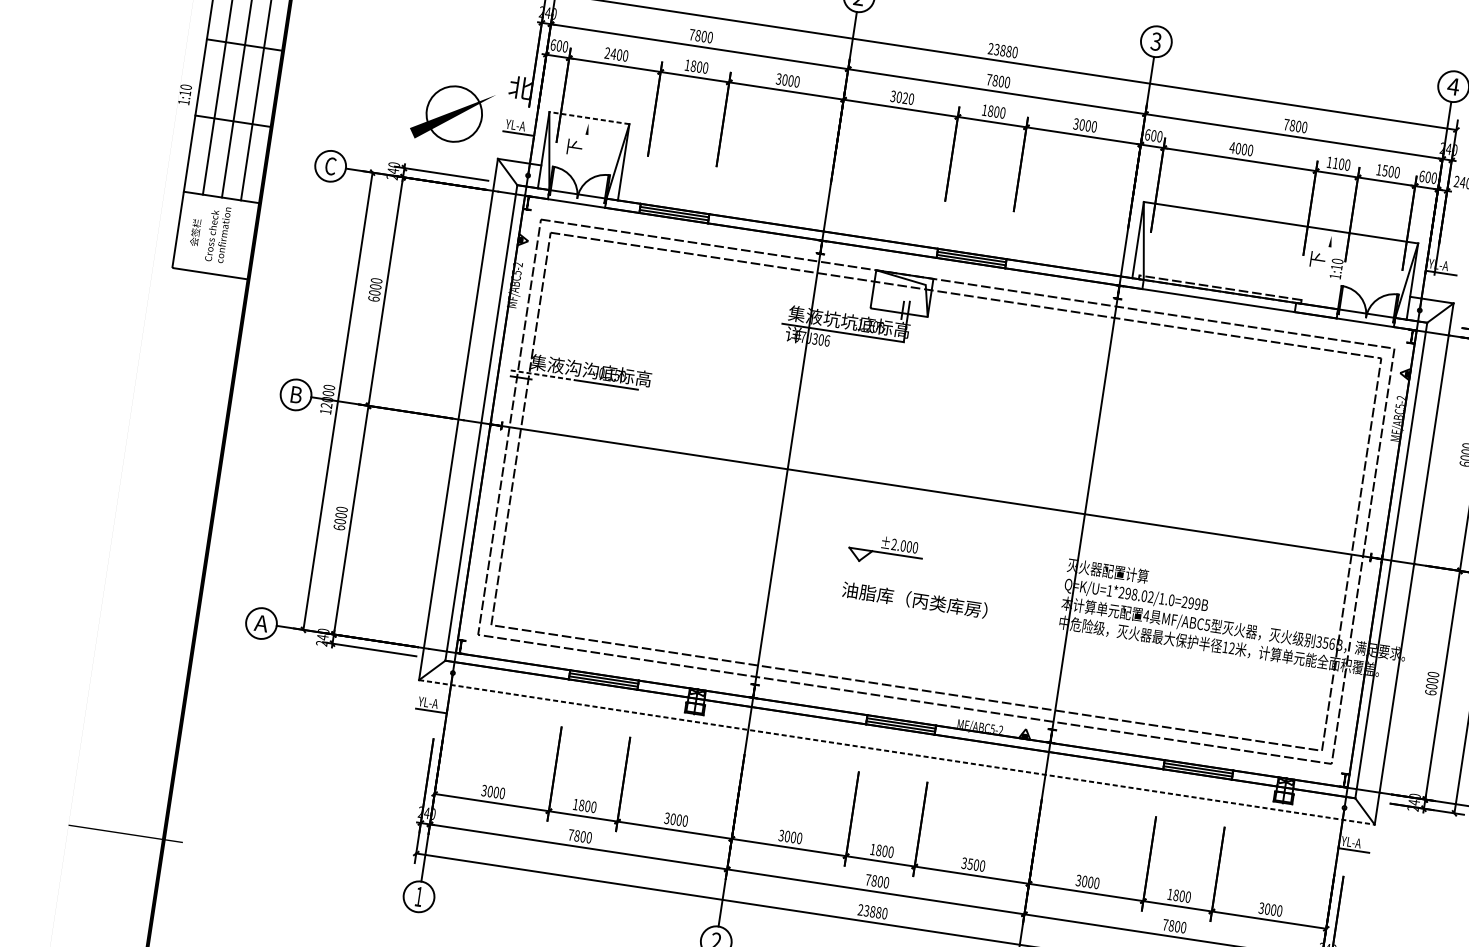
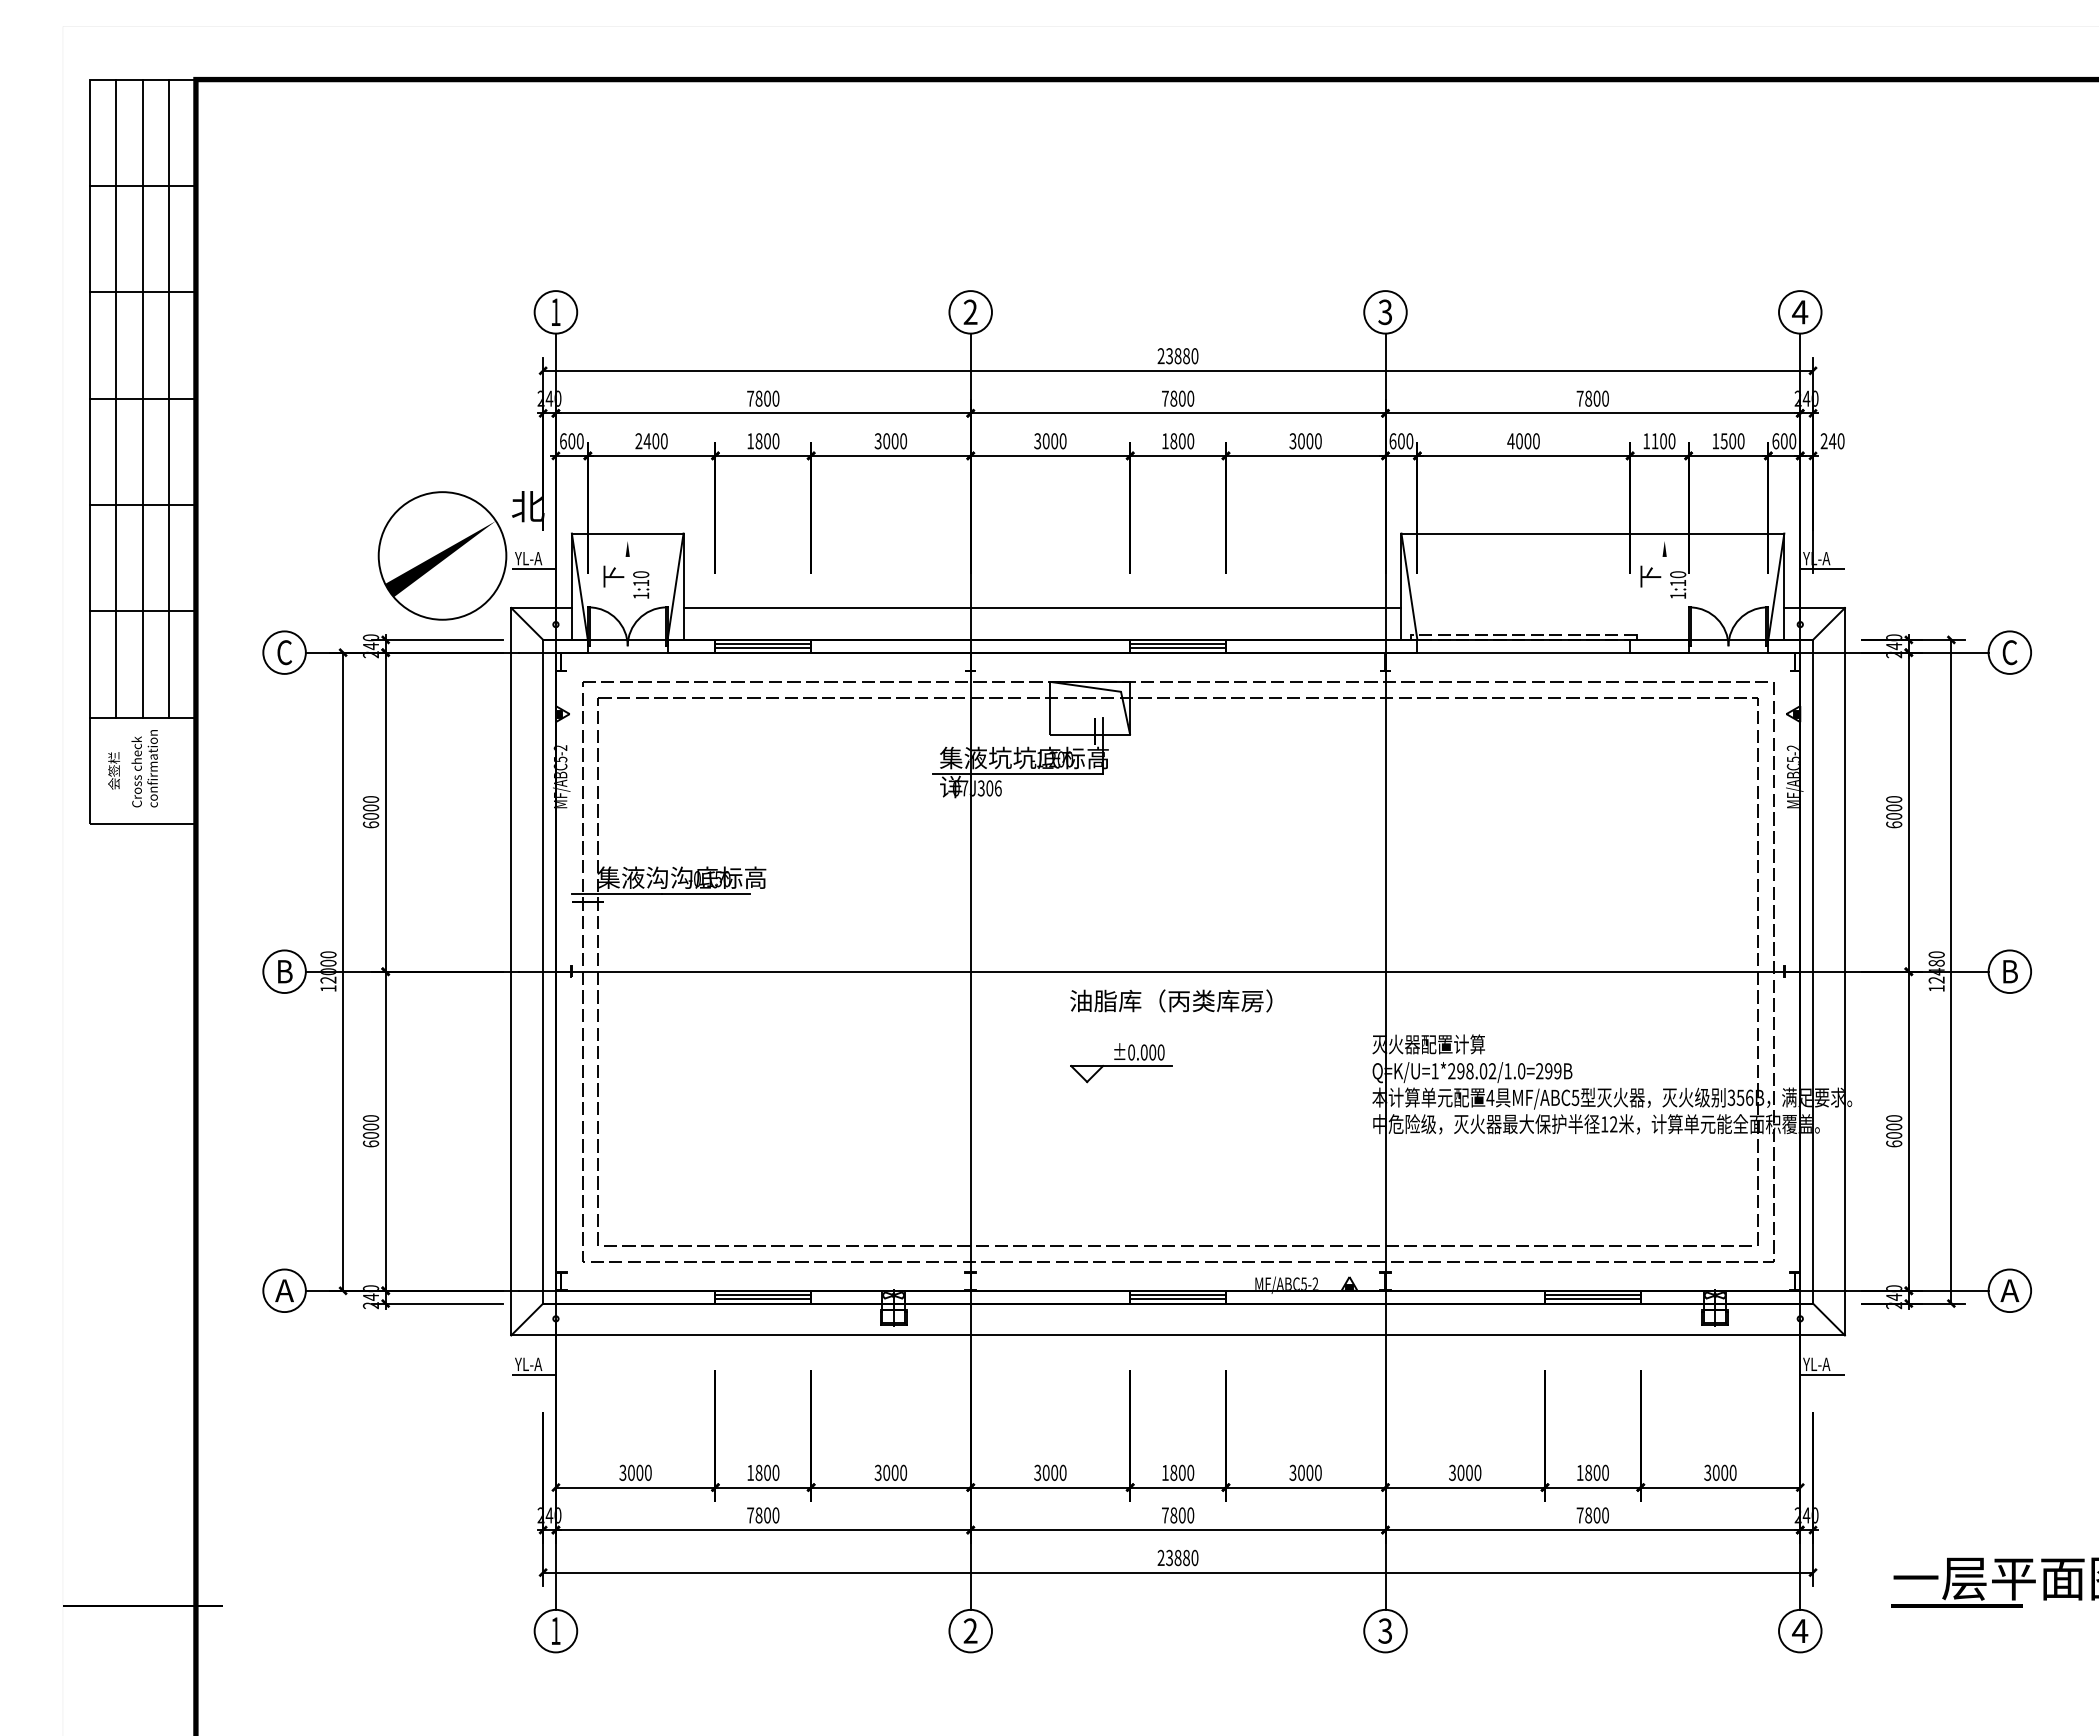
text: (185, 94) -> (641, 584), moved
text: (905, 98) -> (1054, 441), 3020 -> 3000
circle: (454, 113) -> (442, 555), size x1.67
line: (589, 118) -> (627, 533), dashed -> solid
line: (878, 216) -> (1042, 608), added
line: (542, 375) -> (617, 894), dashed -> solid
text: (894, 544) -> (1131, 1052), ±2.000 -> ±0.000
text: (915, 599) -> (1171, 1000), moved
line: (897, 752) -> (1178, 1335), dashed -> solid
text: (970, 863) -> (1301, 1472), 3500 -> 3000

